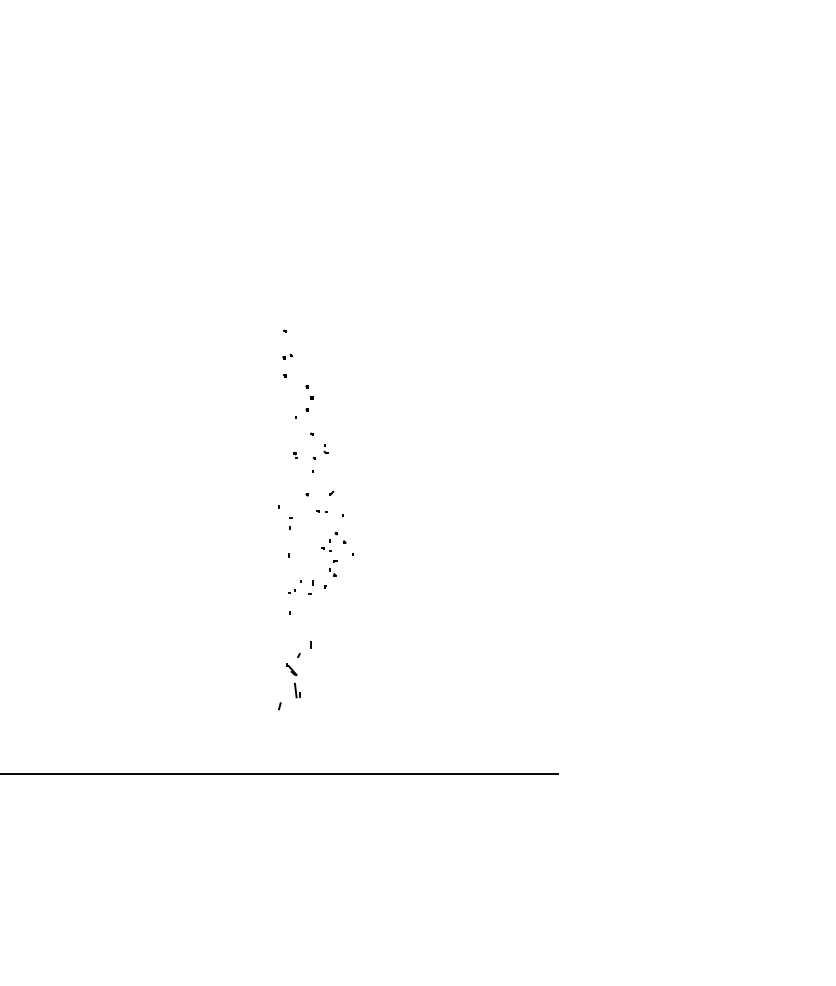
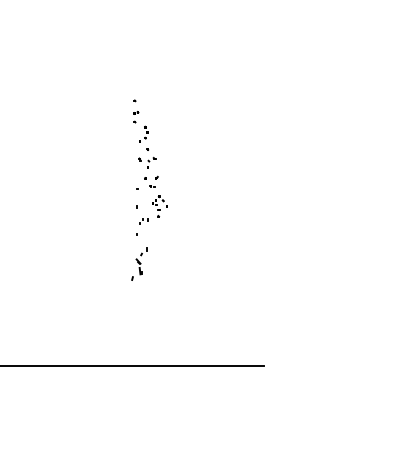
part: (315, 518) -> (149, 189), moved

